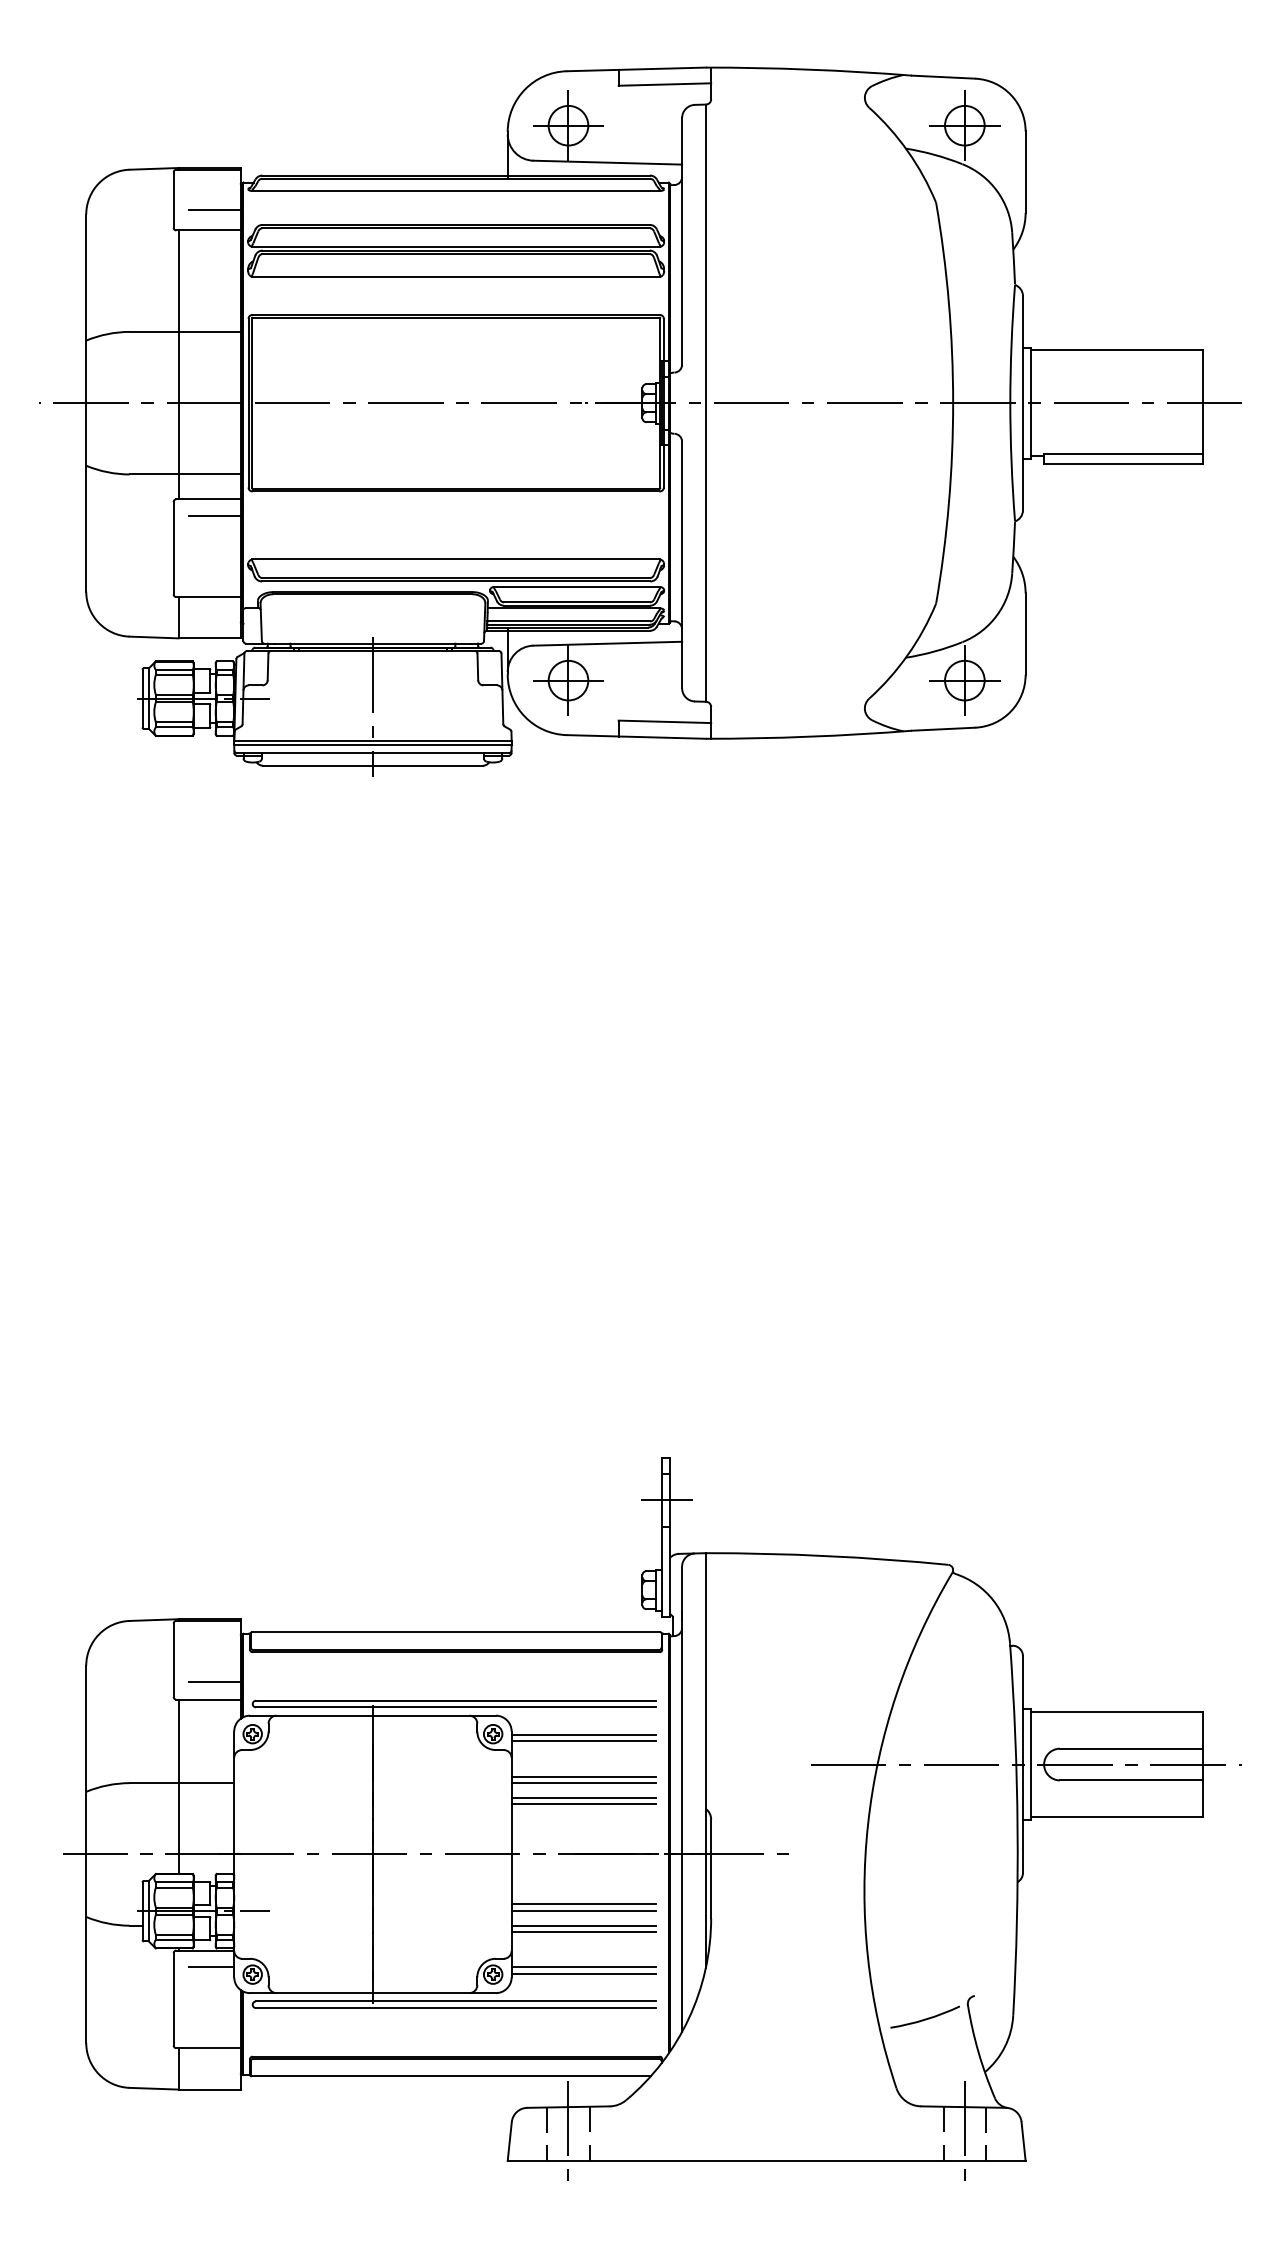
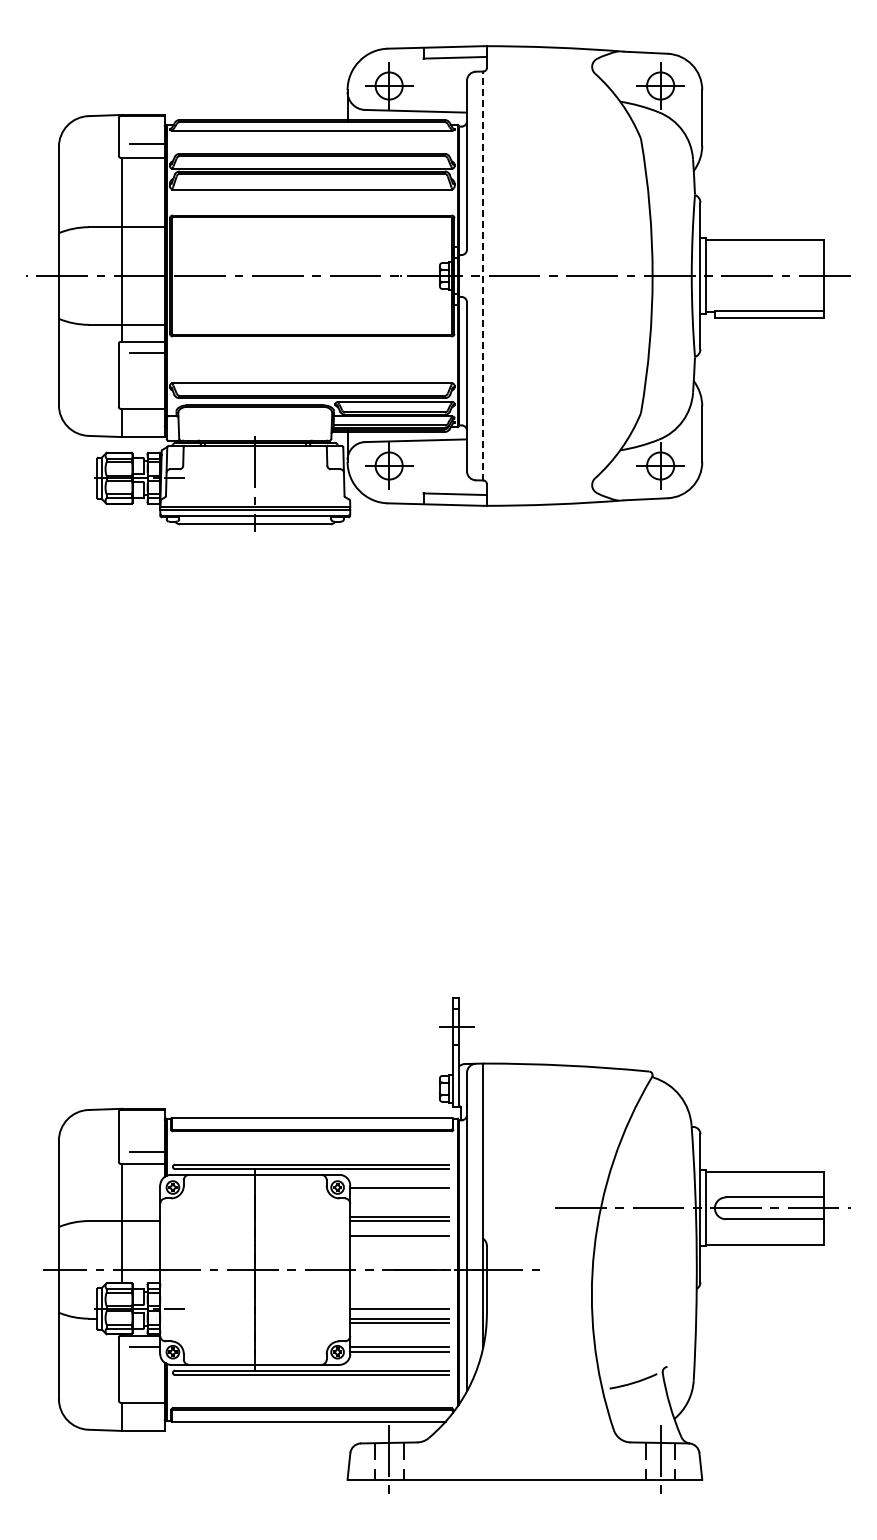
line: (706, 402) -> (483, 275), solid -> dashed
line: (583, 1741) -> (399, 1192), removed
line: (583, 1798) -> (399, 1231), removed
line: (583, 1904) -> (399, 1304), removed

